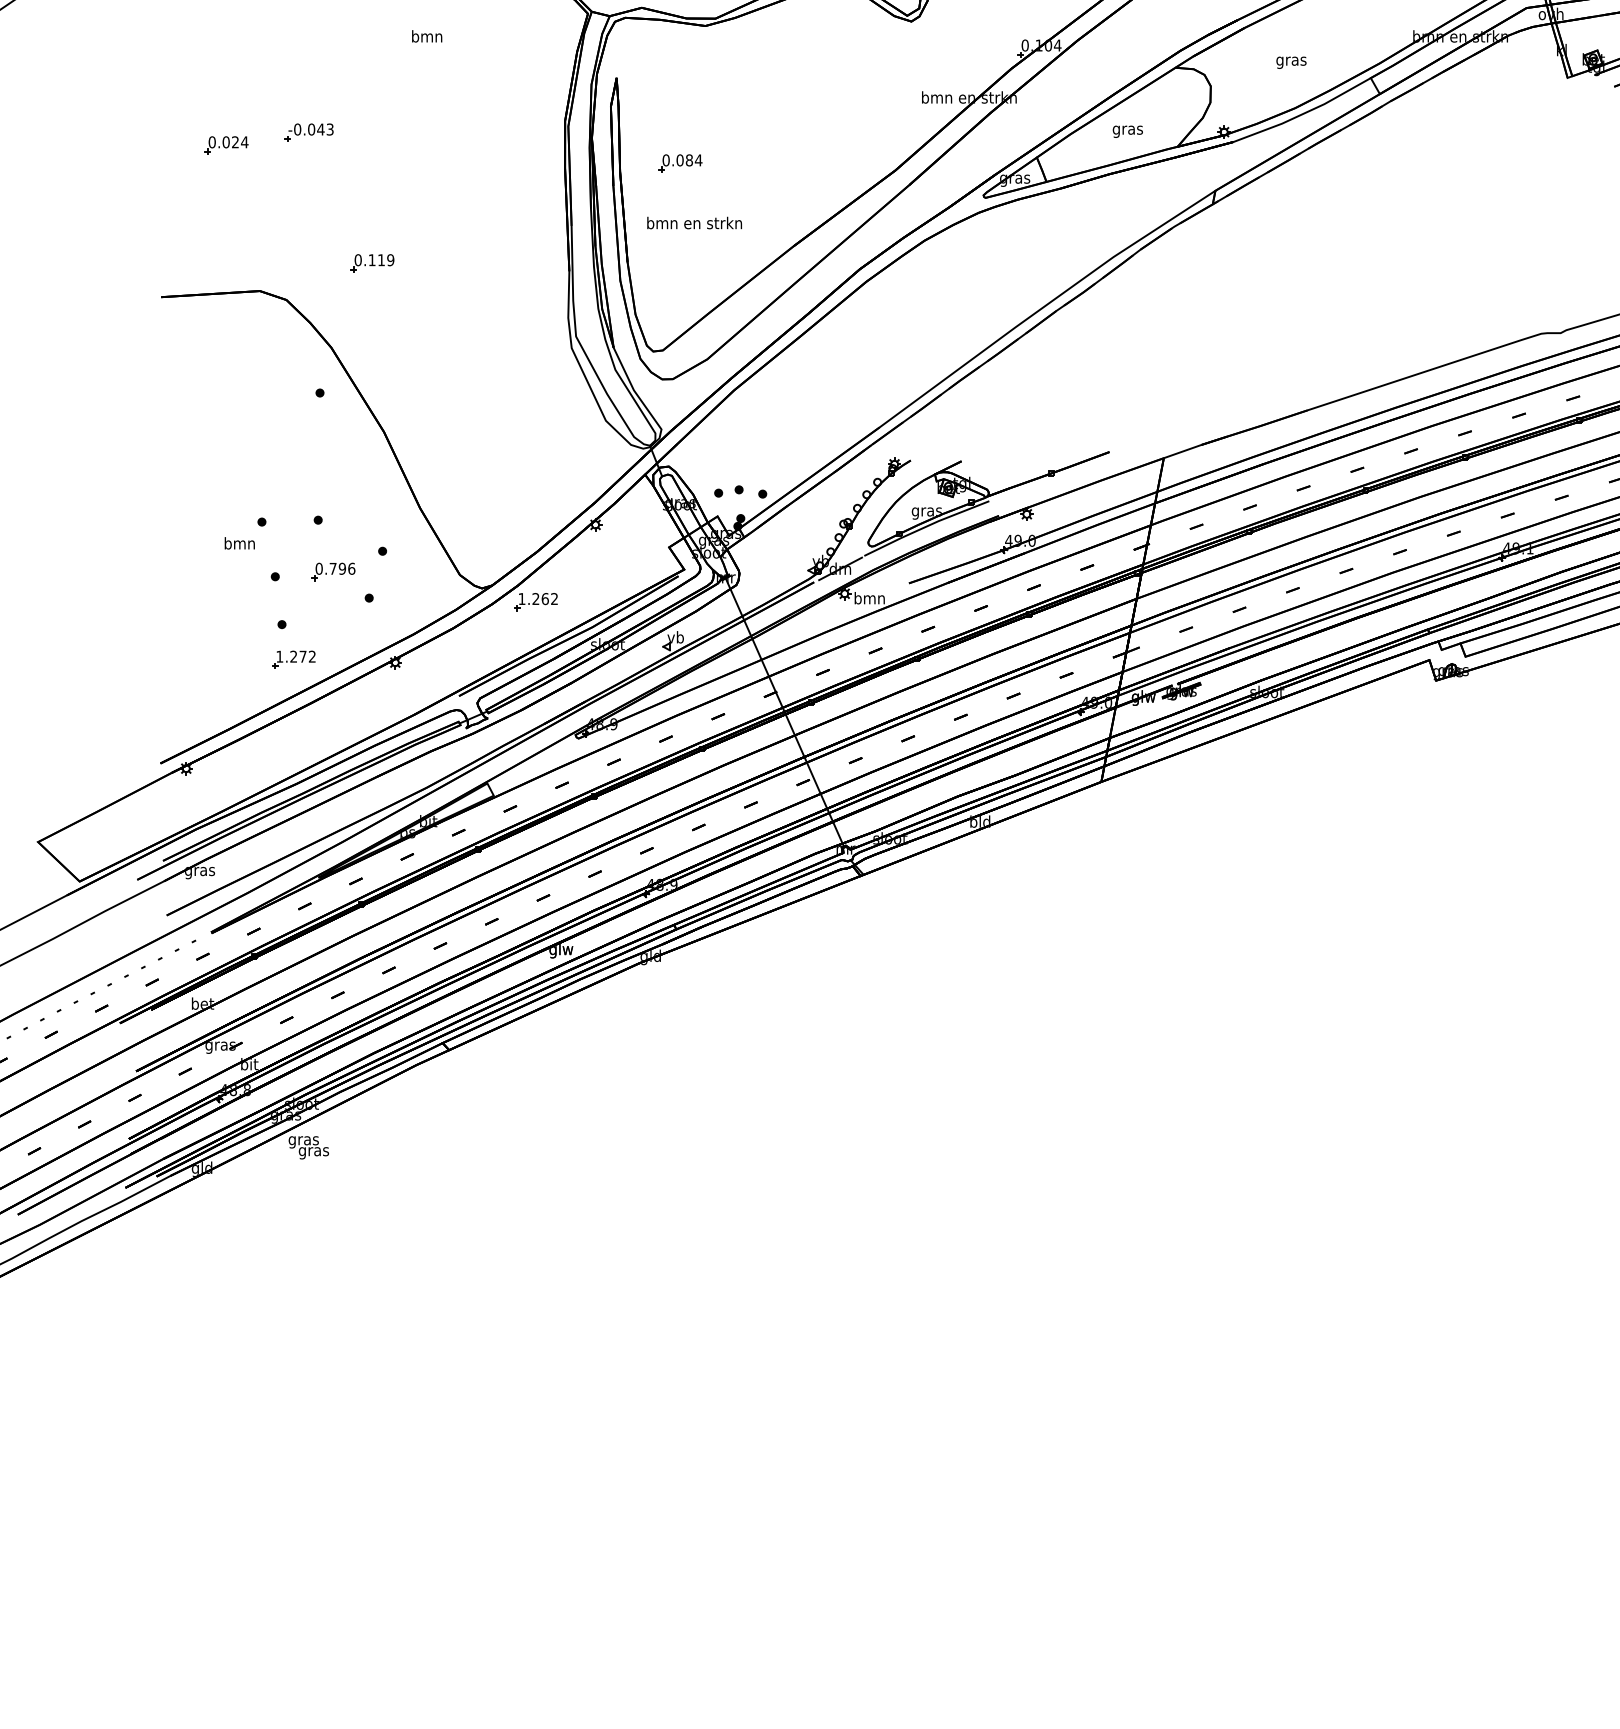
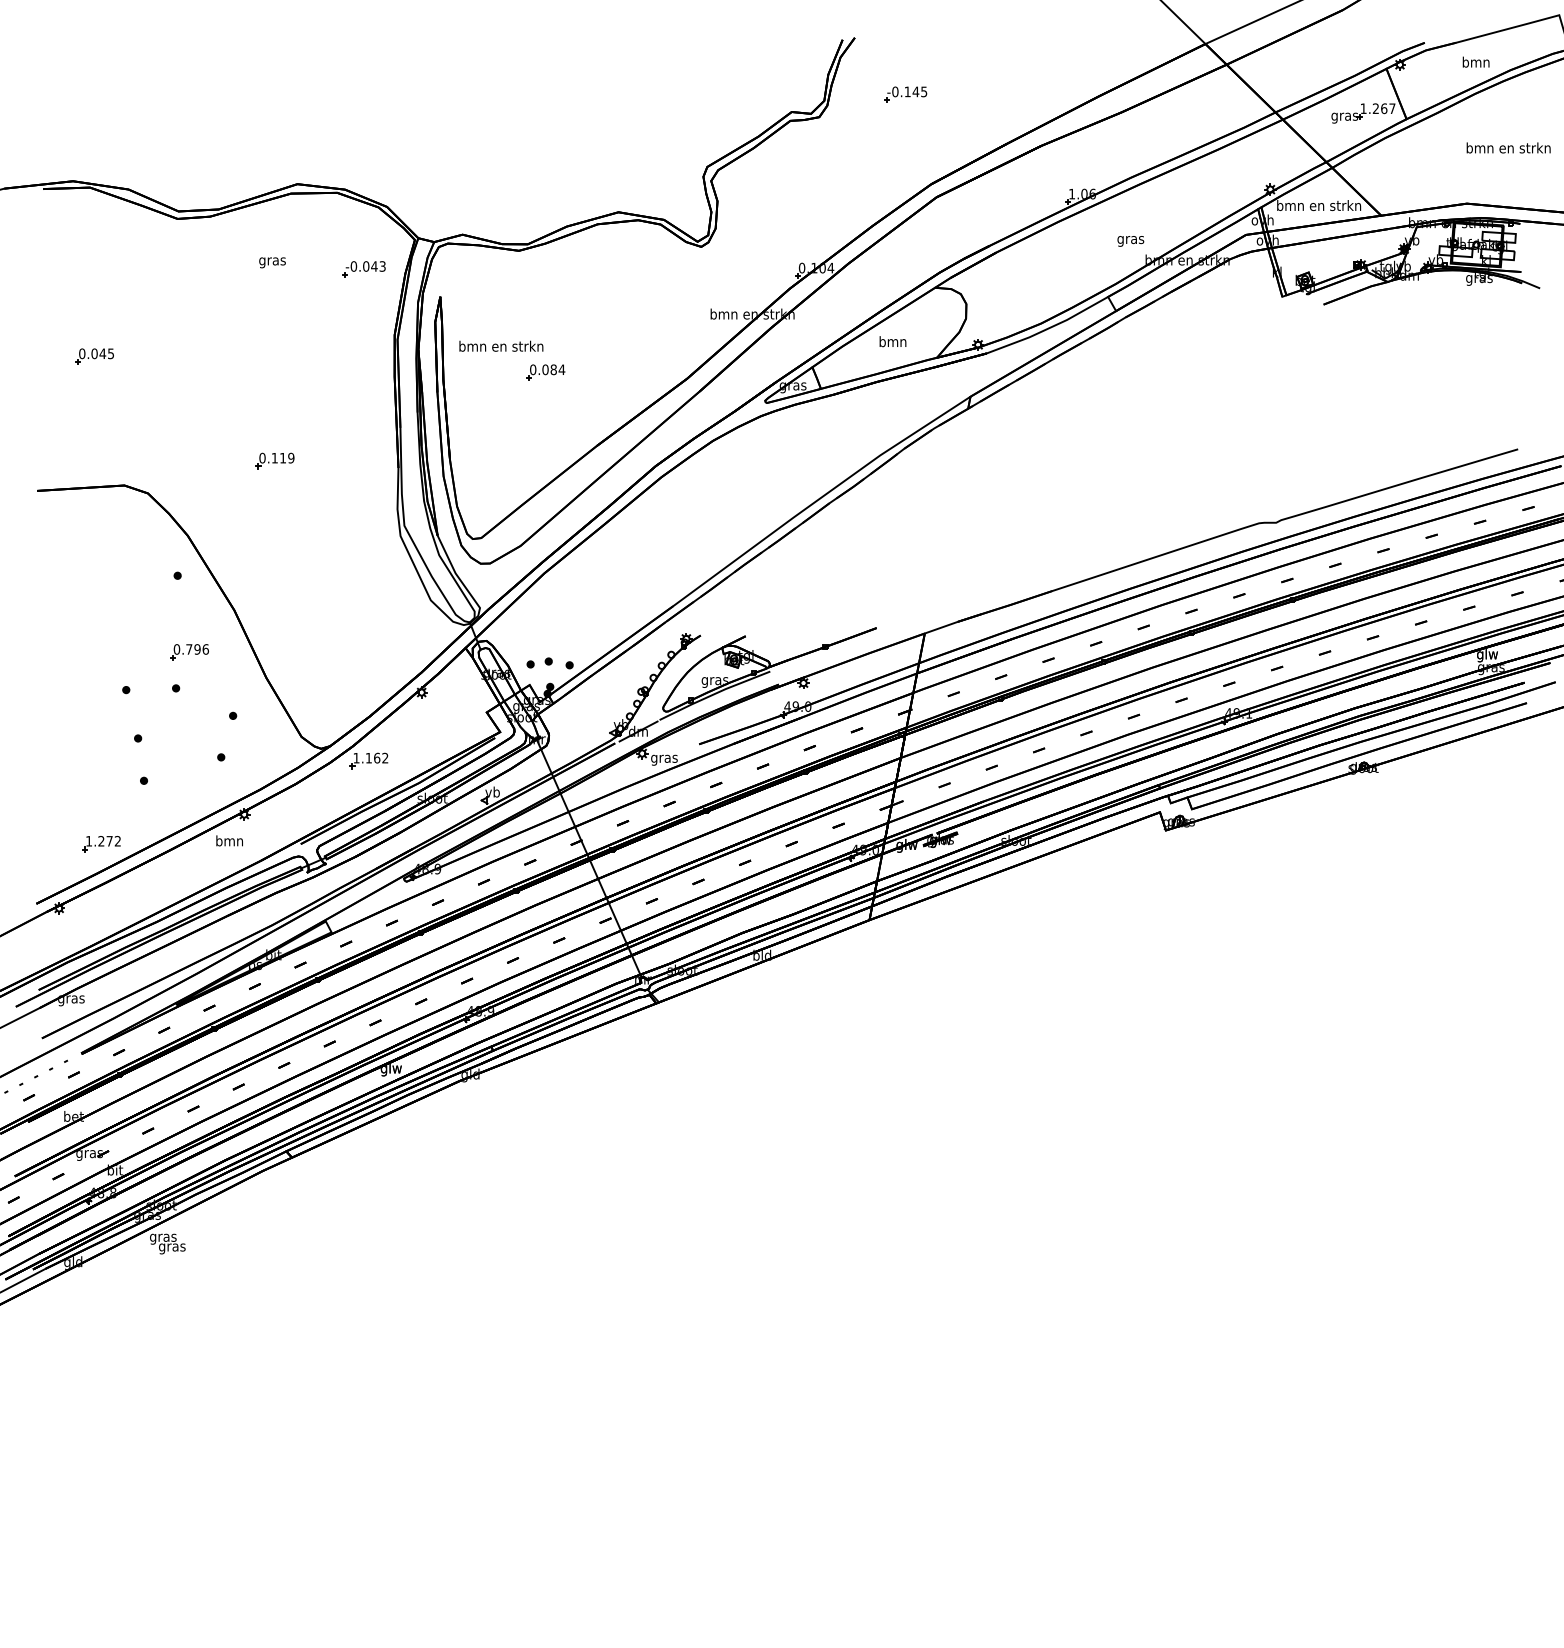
text: (427, 38) -> (272, 261), bmn -> gras
text: (1291, 62) -> (1130, 241), moved
text: (1127, 129) -> (892, 342), gras -> bmn
part: (308, 132) -> (363, 269), moved
text: (239, 141) -> (106, 353), 0.024 -> 0.045
part: (680, 163) -> (545, 372), moved
text: (694, 222) -> (501, 345), moved
part: (371, 262) -> (274, 460), moved
text: (239, 542) -> (229, 840), moved
part: (333, 572) -> (189, 652), moved
text: (535, 598) -> (368, 757), 1.262 -> 1.162
text: (869, 599) -> (664, 758), bmn -> gras
part: (293, 660) -> (101, 844), moved

